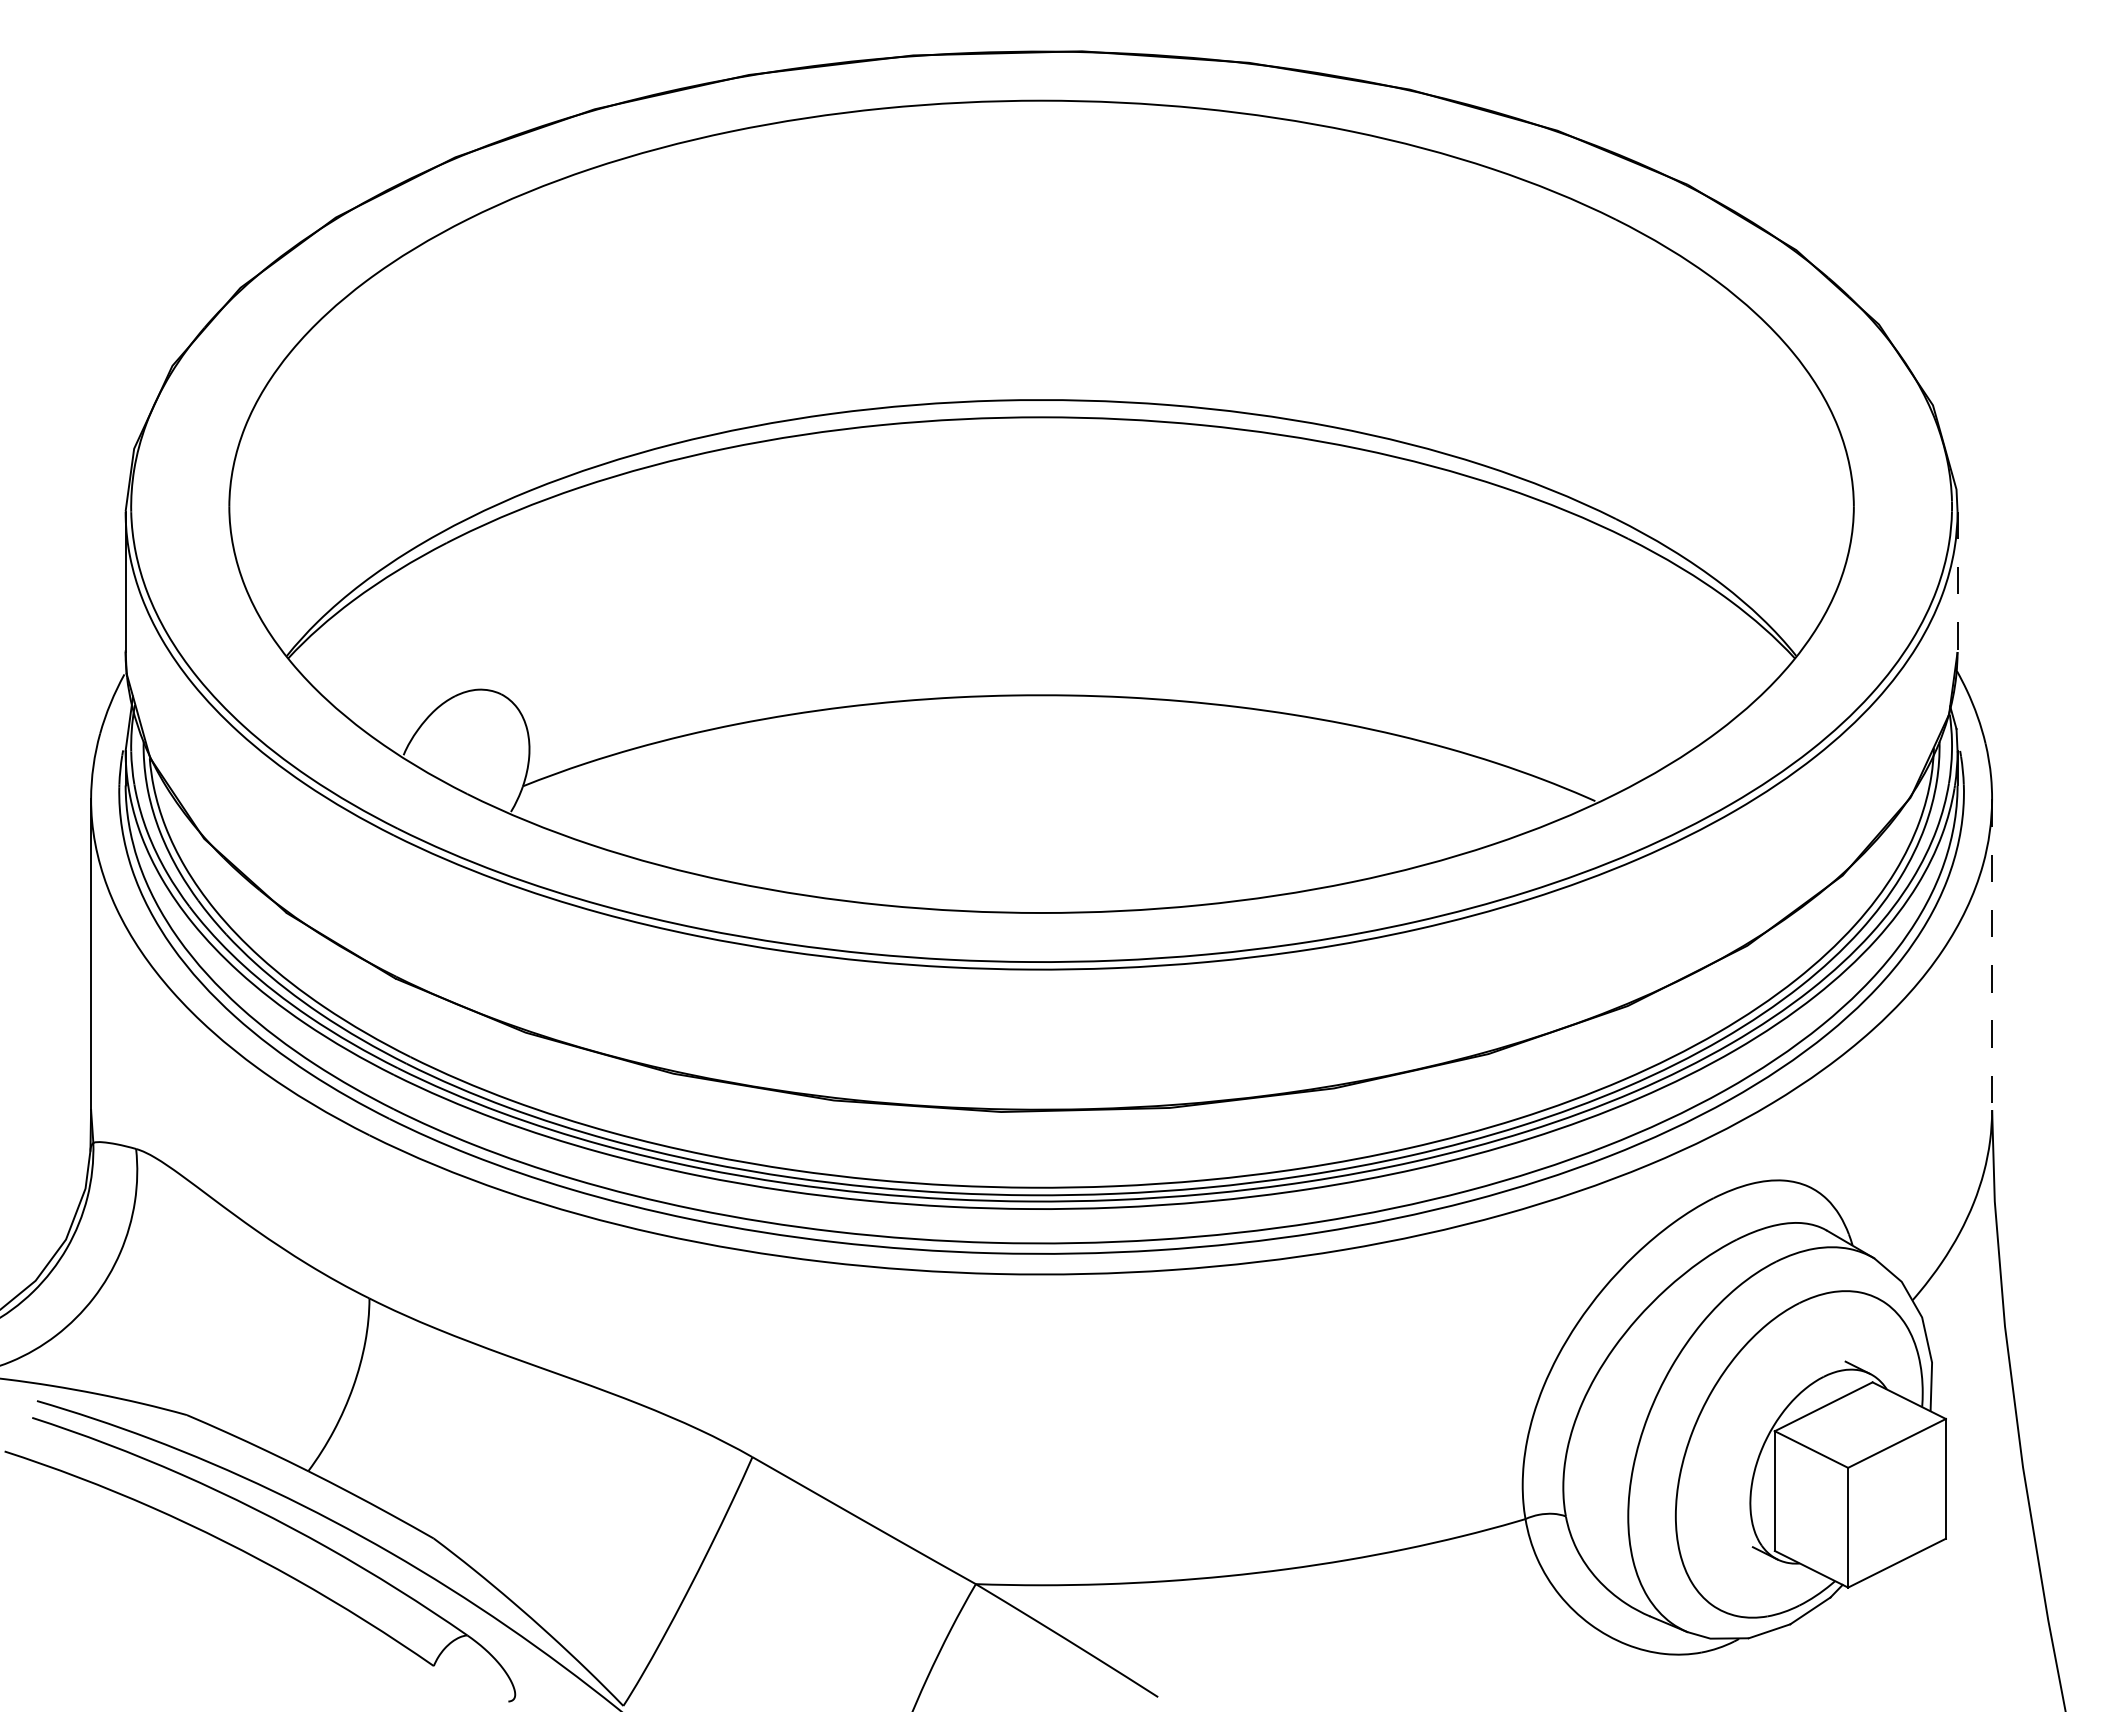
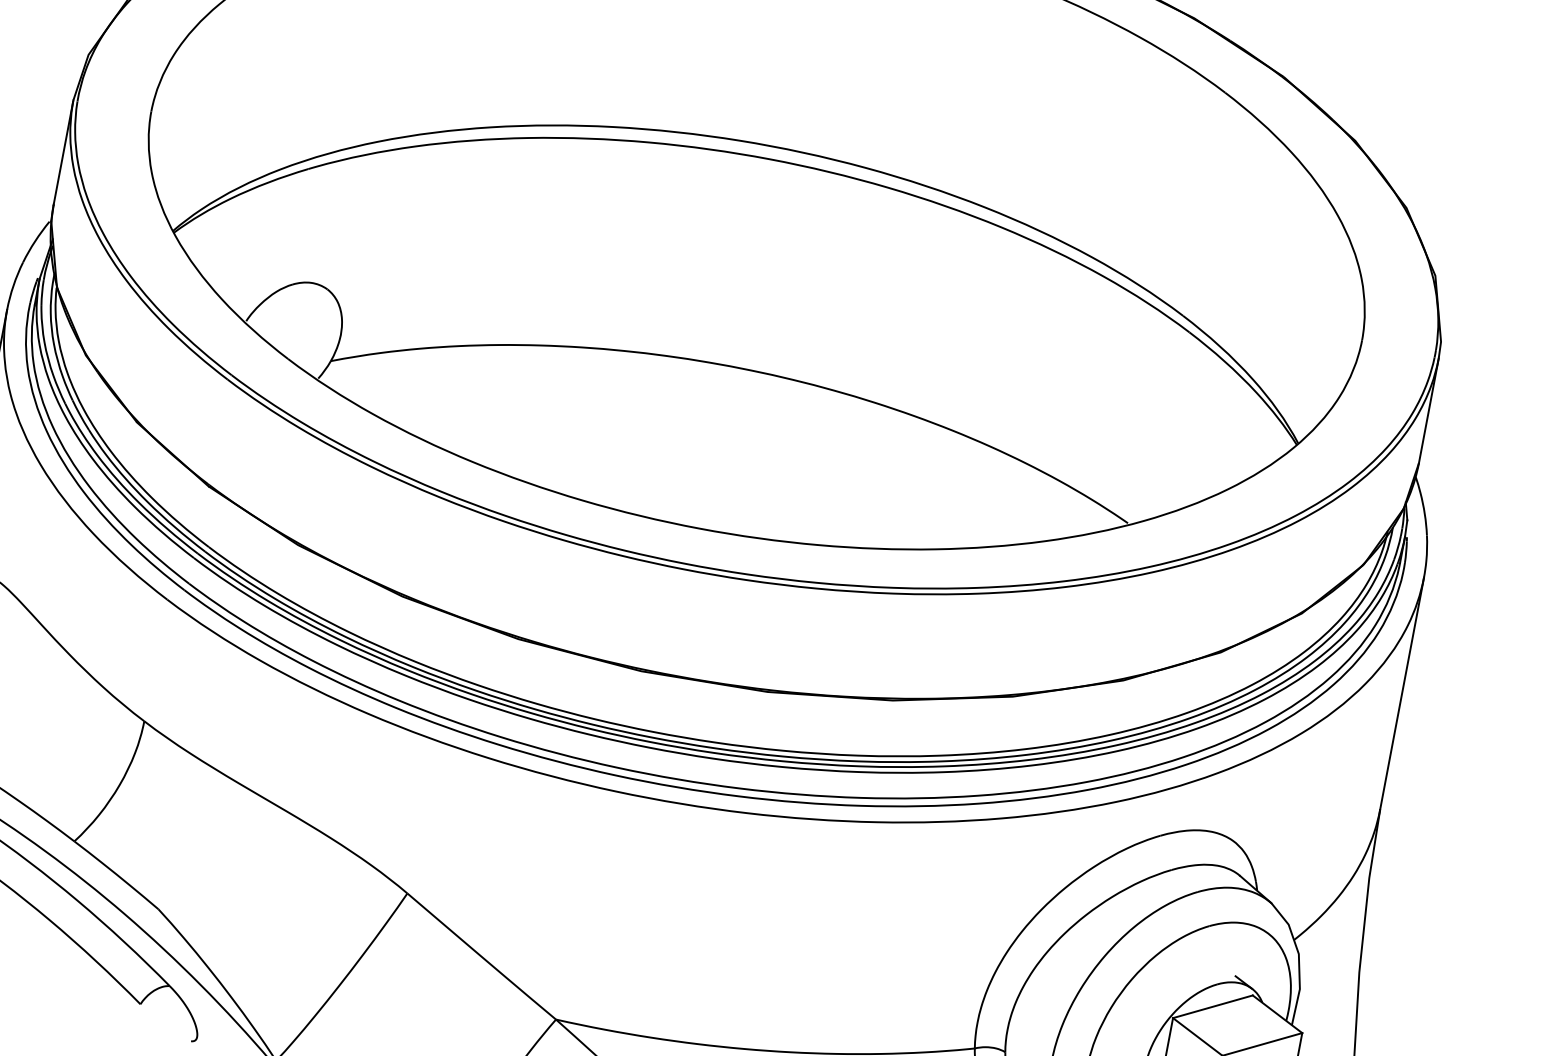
line: (1957, 582) -> (1428, 411), dashed -> solid
line: (1992, 955) -> (1402, 694), dashed -> solid

